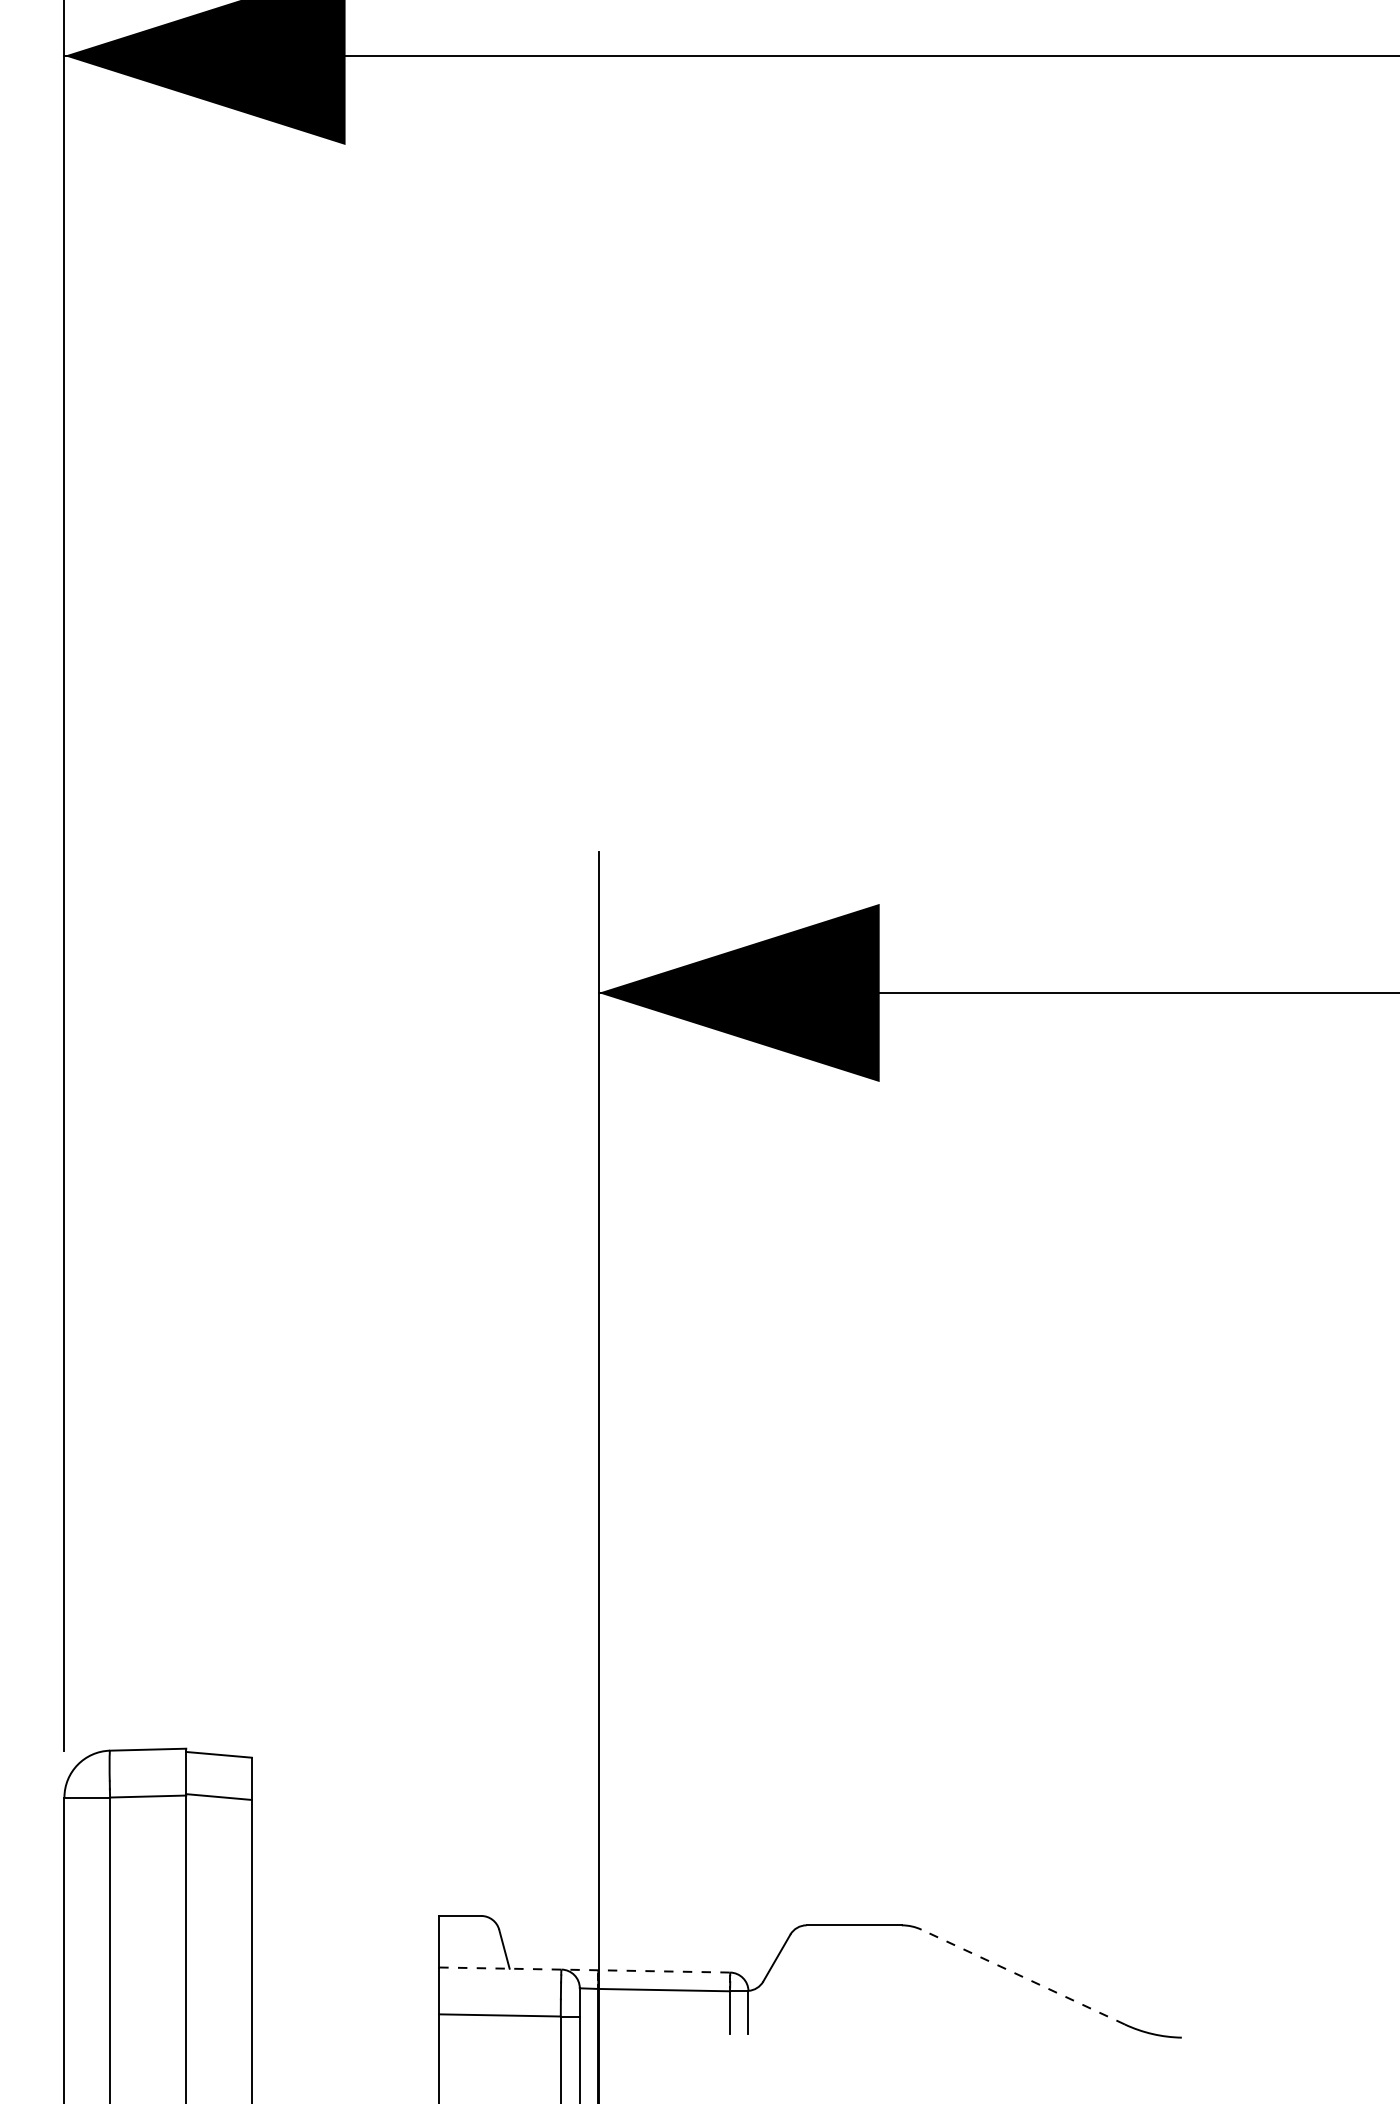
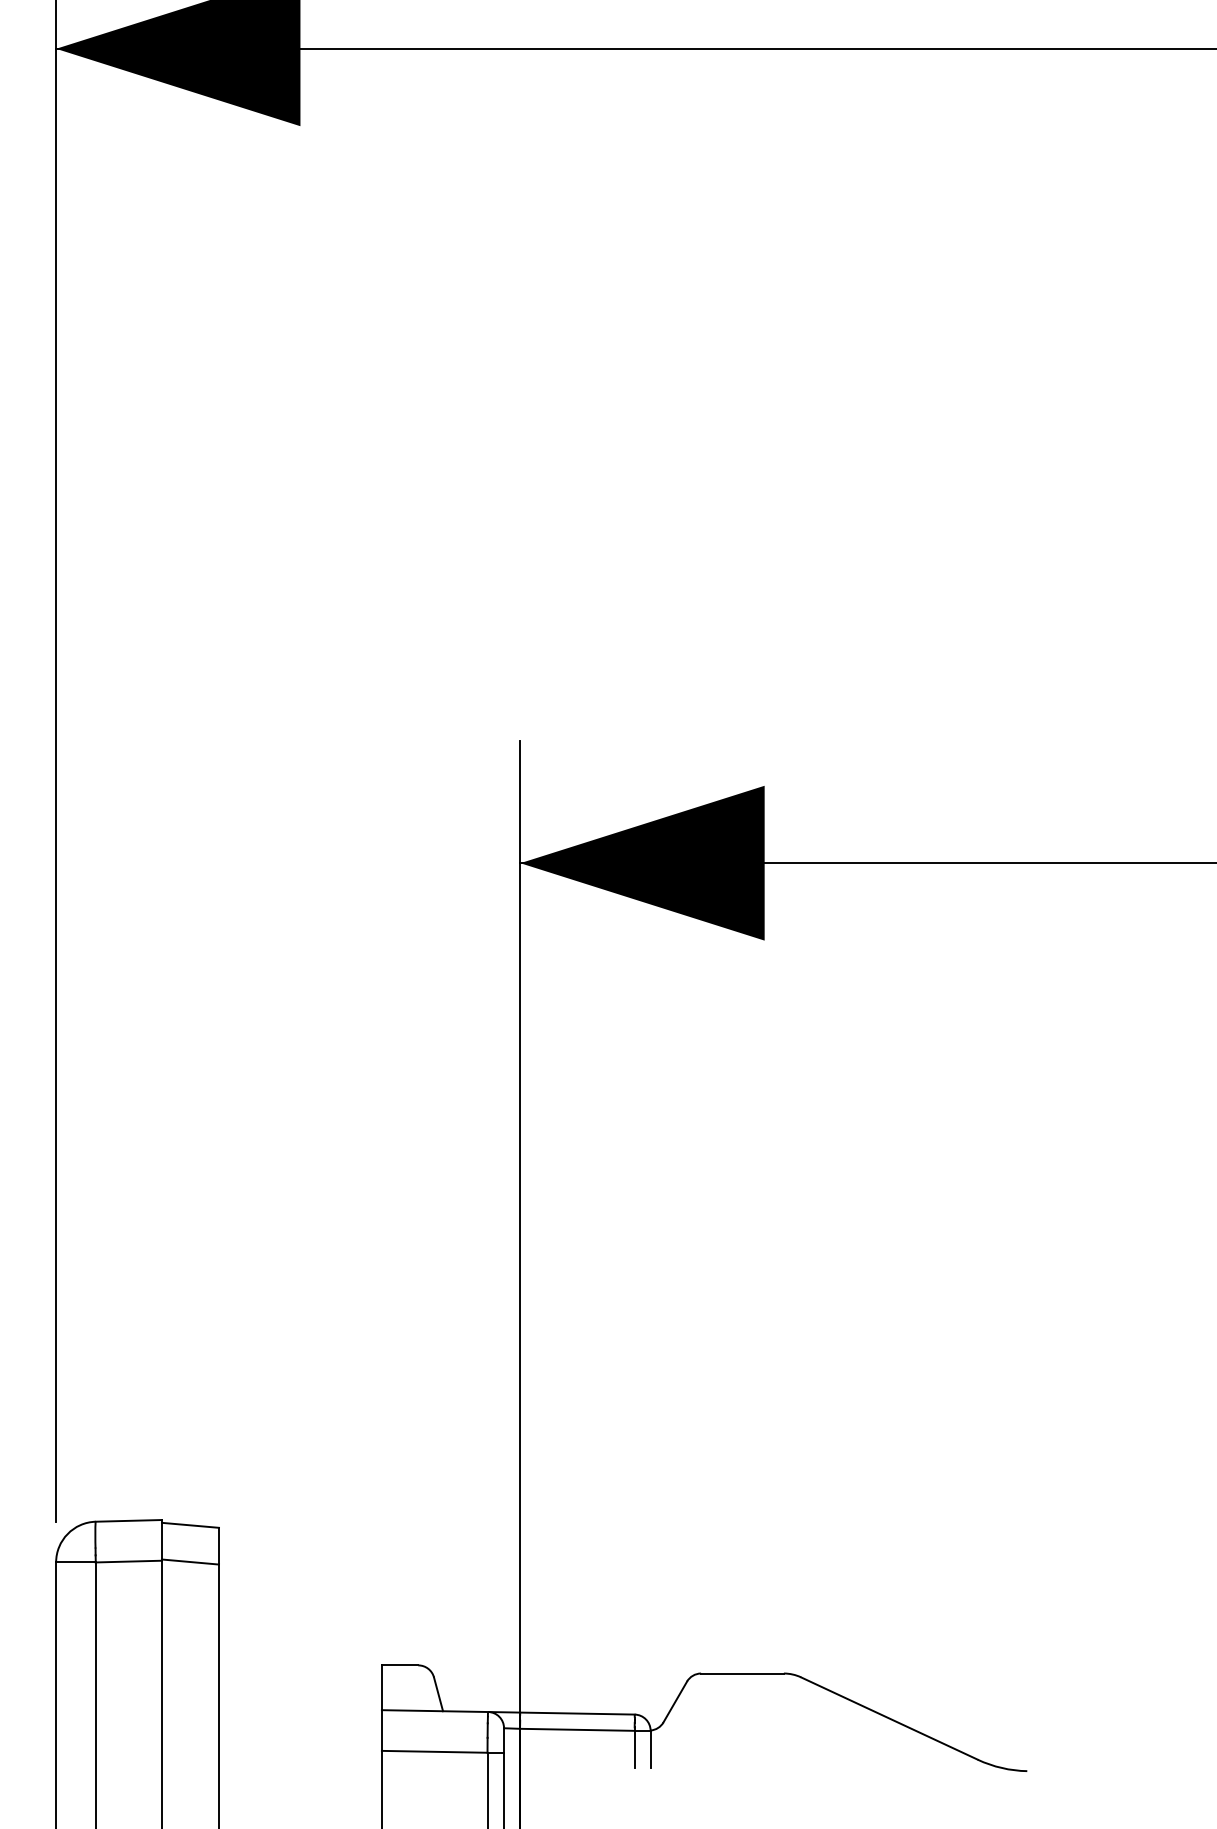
line: (584, 1970) -> (508, 1712), dashed -> solid
line: (1022, 1977) -> (888, 1718), dashed -> solid

